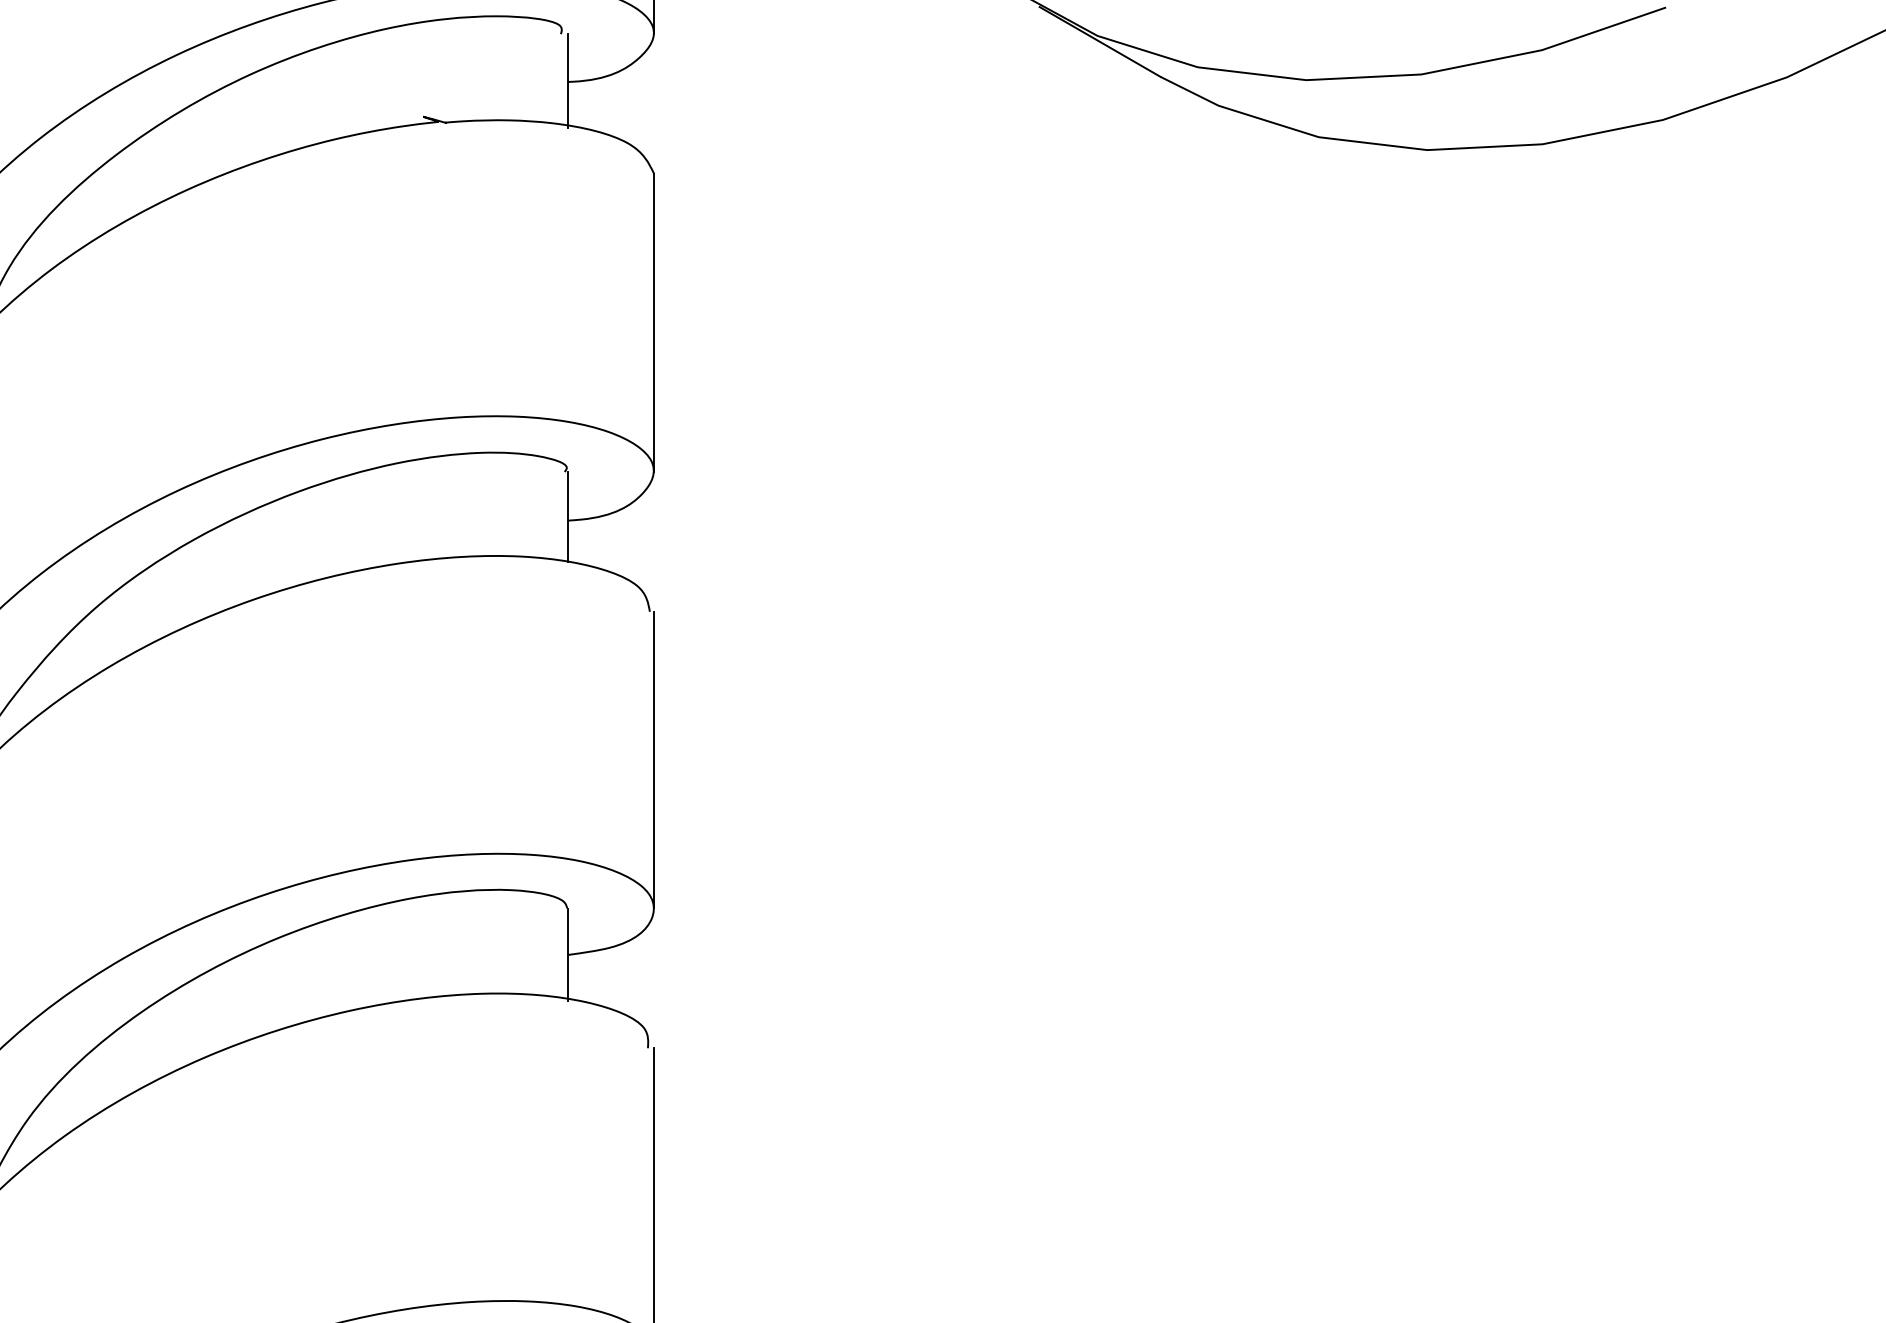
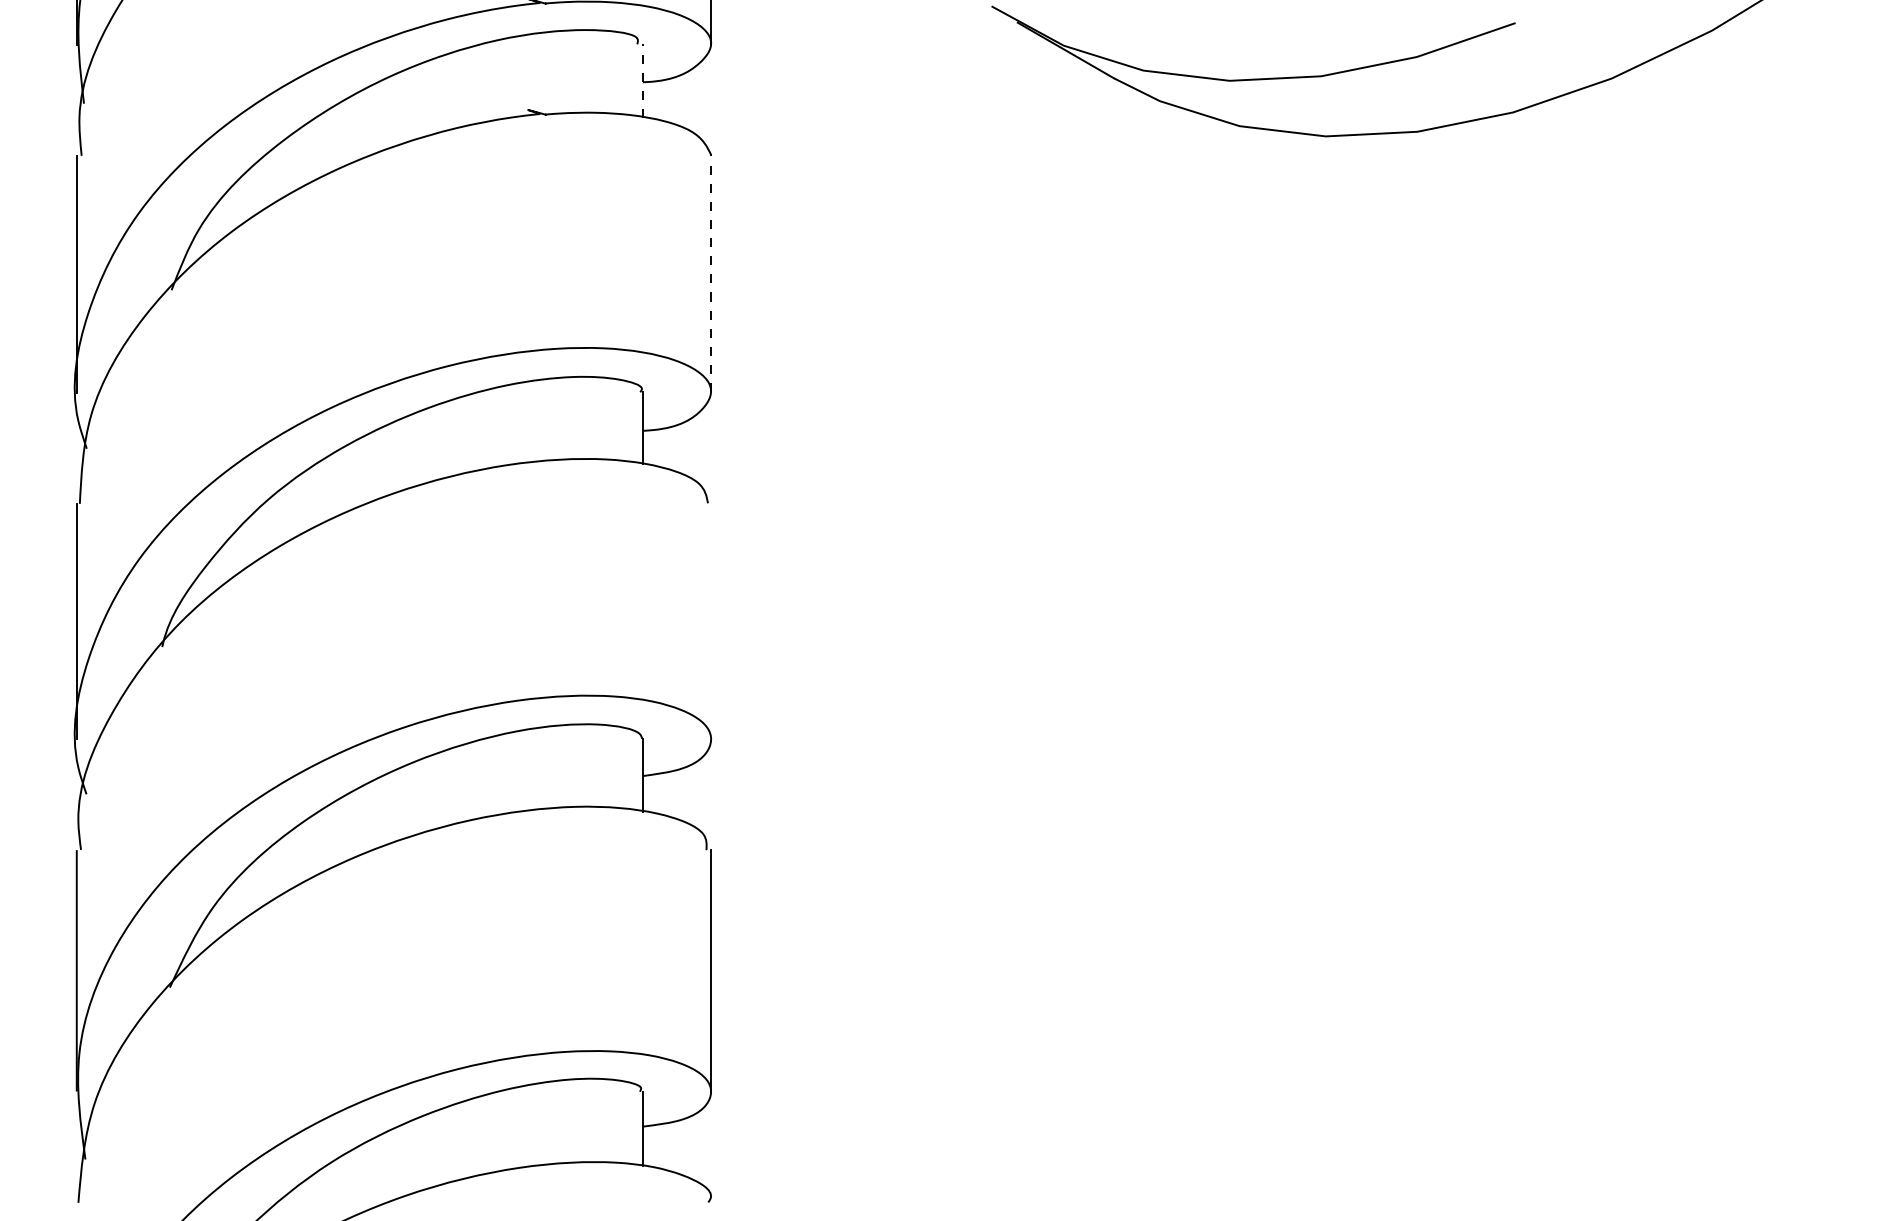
line: (567, 79) -> (642, 80), solid -> dashed
line: (654, 322) -> (711, 273), solid -> dashed
line: (654, 759) -> (711, 620), removed

